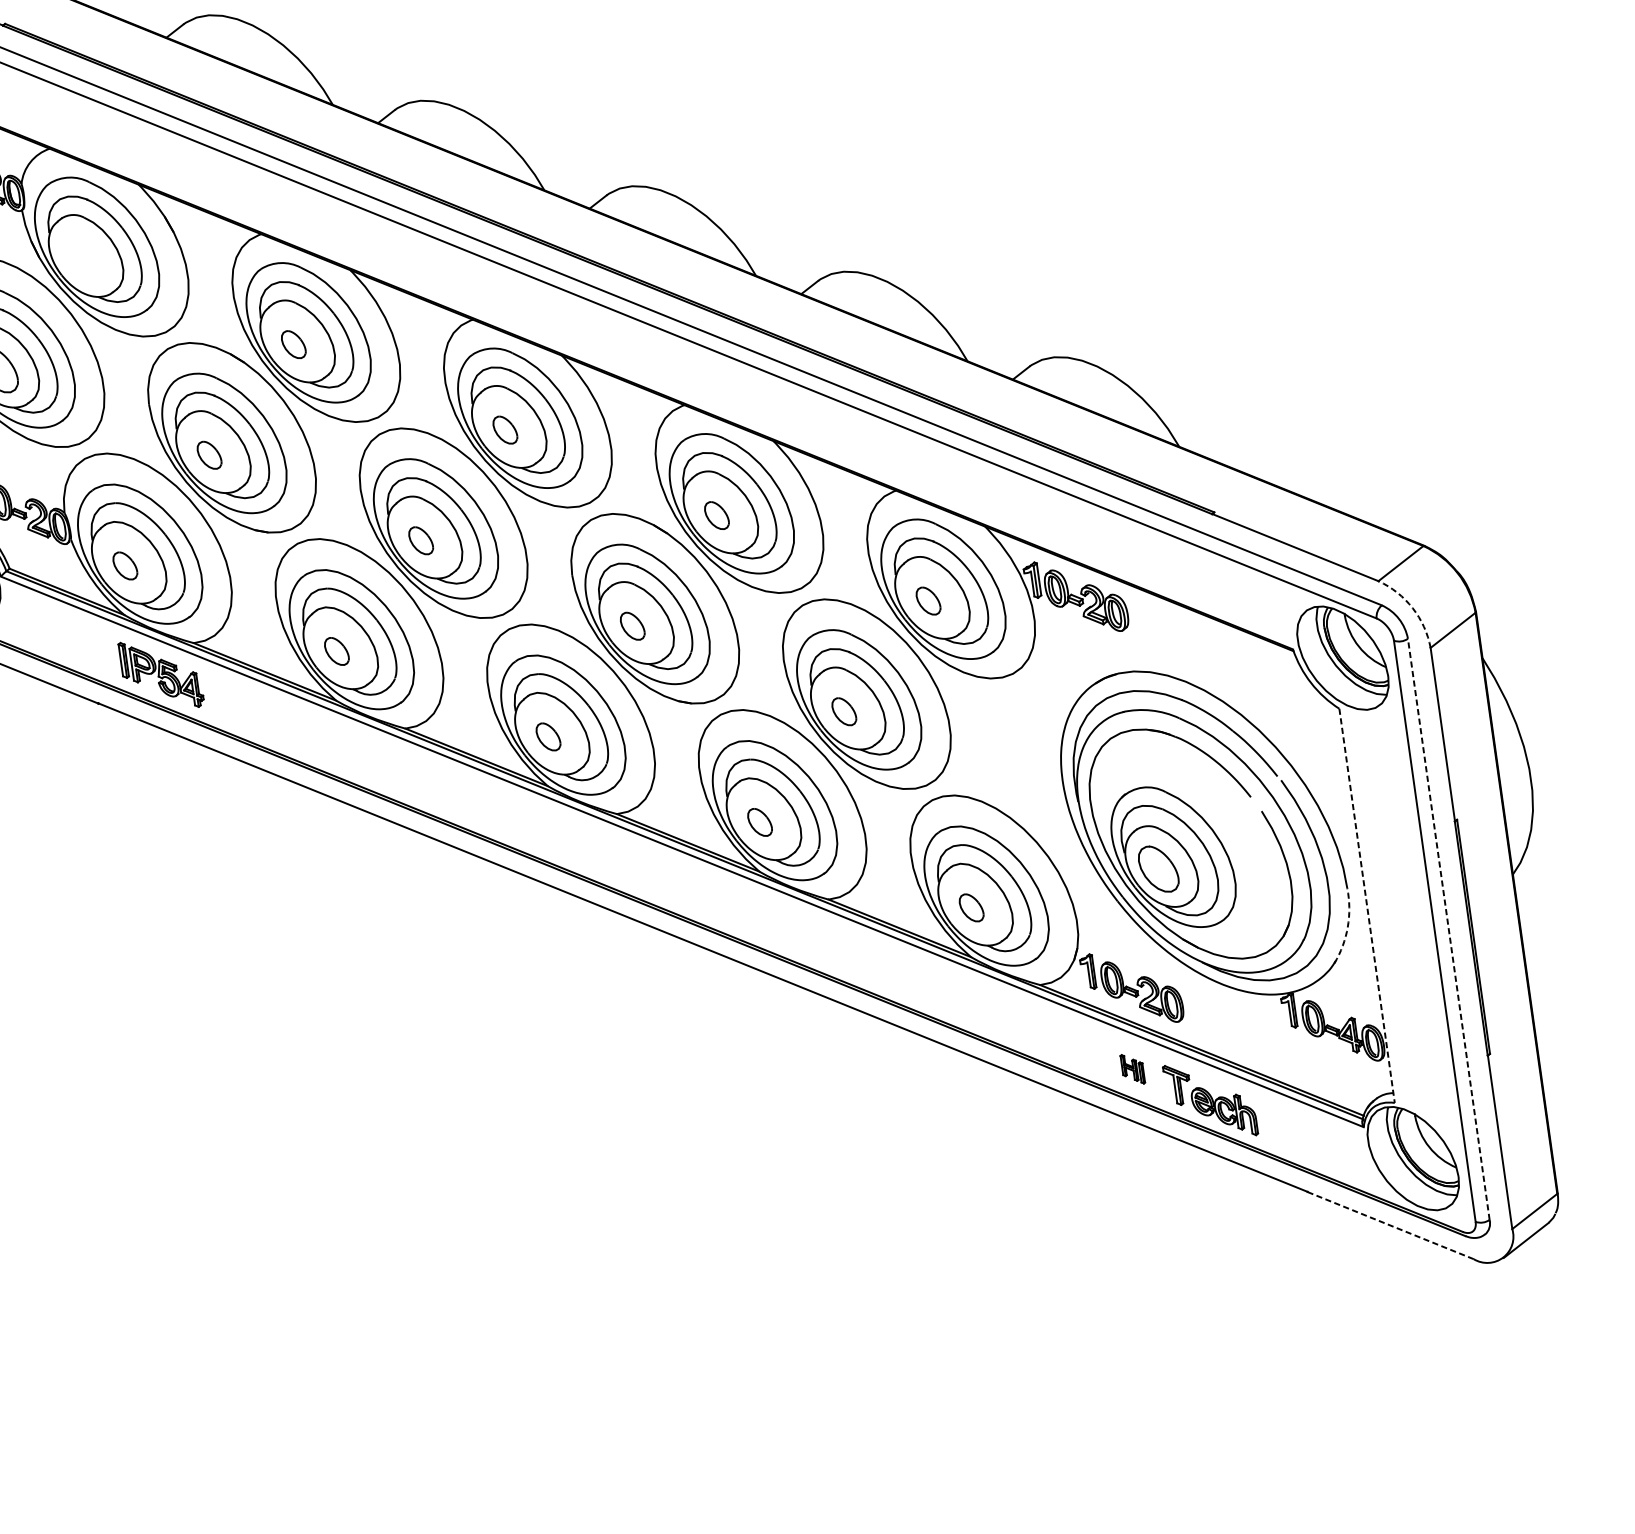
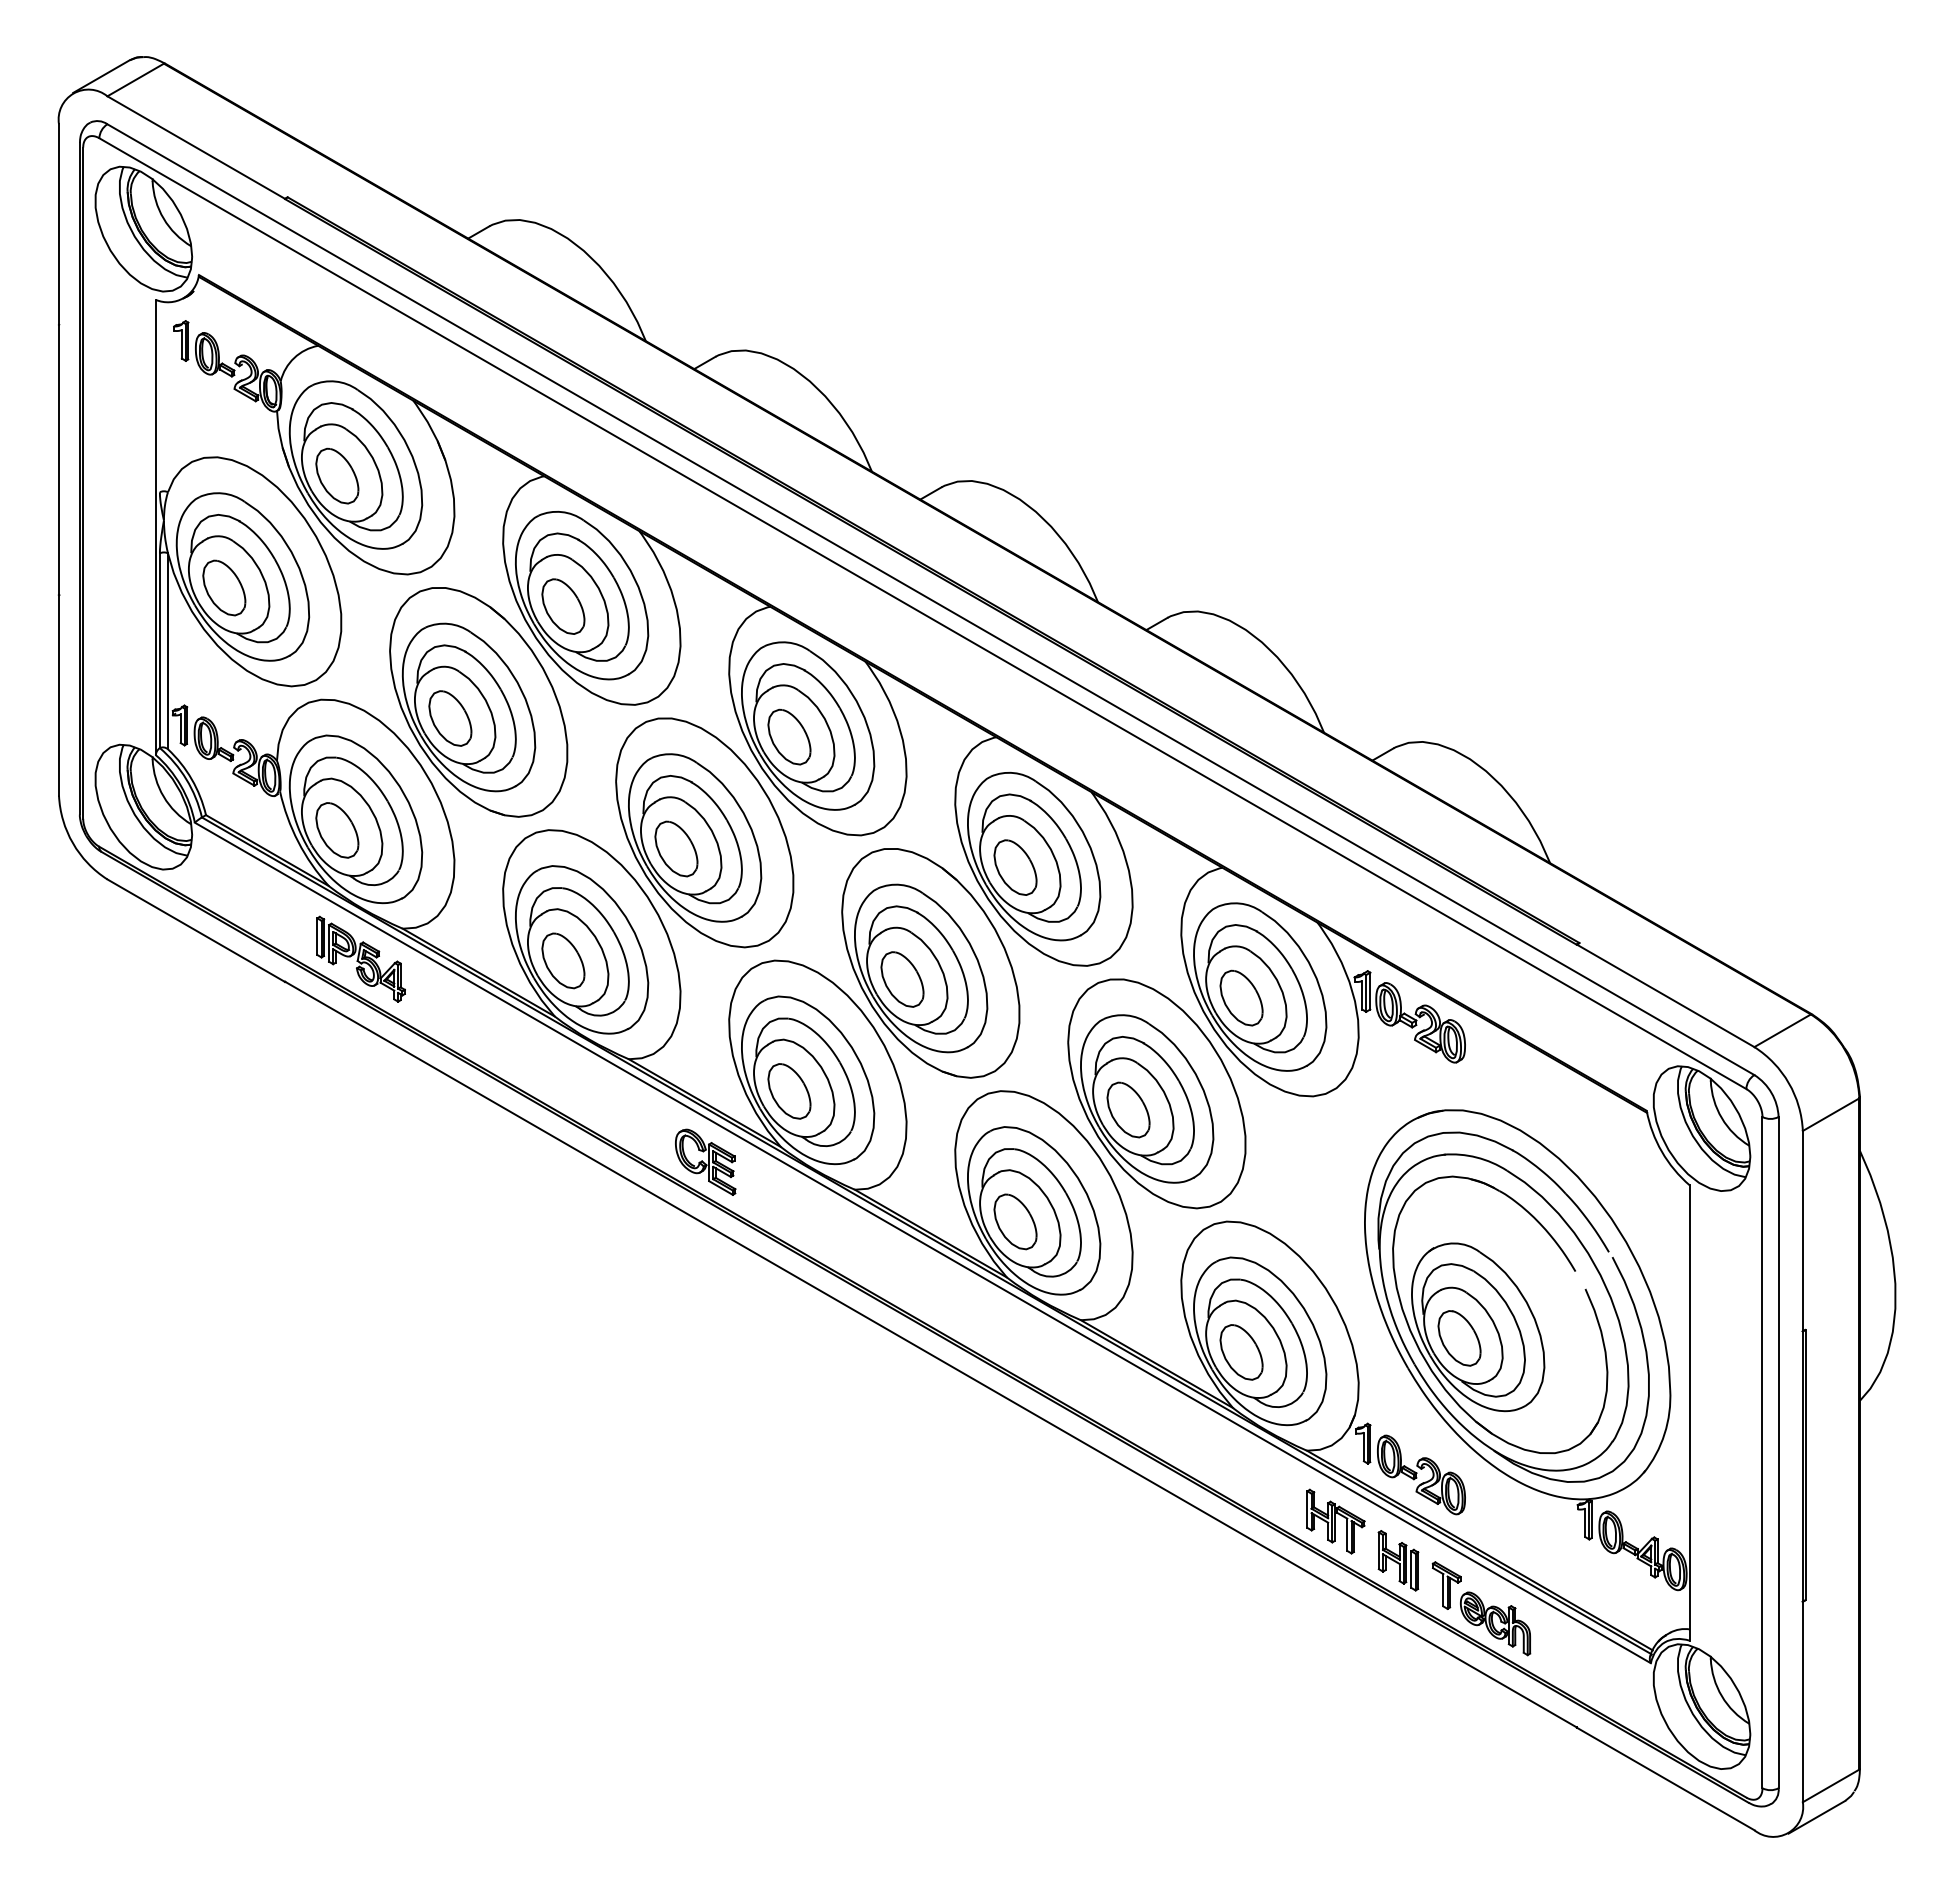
part: (82, 258) -> (337, 475), added
part: (293, 344) -> (563, 606), size x1.67
part: (505, 429) -> (789, 736), size x1.67
part: (209, 455) -> (450, 718), size x1.67
part: (716, 515) -> (1015, 867), size x1.67
part: (421, 540) -> (676, 848), size x1.67
part: (125, 566) -> (337, 830), size x1.67
part: (928, 600) -> (1241, 997), size x1.67
arc: (1412, 608) -> (1788, 1083), dashed -> solid
part: (632, 626) -> (902, 979), size x1.67
part: (336, 651) -> (563, 960), size x1.67
part: (844, 711) -> (1128, 1109), size x1.67
part: (548, 737) -> (789, 1091), size x1.67
part: (484, 807) -> (705, 1161), added
part: (759, 822) -> (1015, 1221), size x1.67
line: (1366, 906) -> (1689, 1413), dashed -> solid
part: (971, 907) -> (1241, 1352), size x1.67
arc: (1347, 926) -> (1664, 1433), dashed -> solid
line: (1448, 929) -> (1778, 1452), dashed -> solid
part: (1073, 1042) -> (1335, 1521), added
part: (1132, 1068) -> (1398, 1560), size x1.67
line: (1390, 1225) -> (1665, 1778), dashed -> solid

